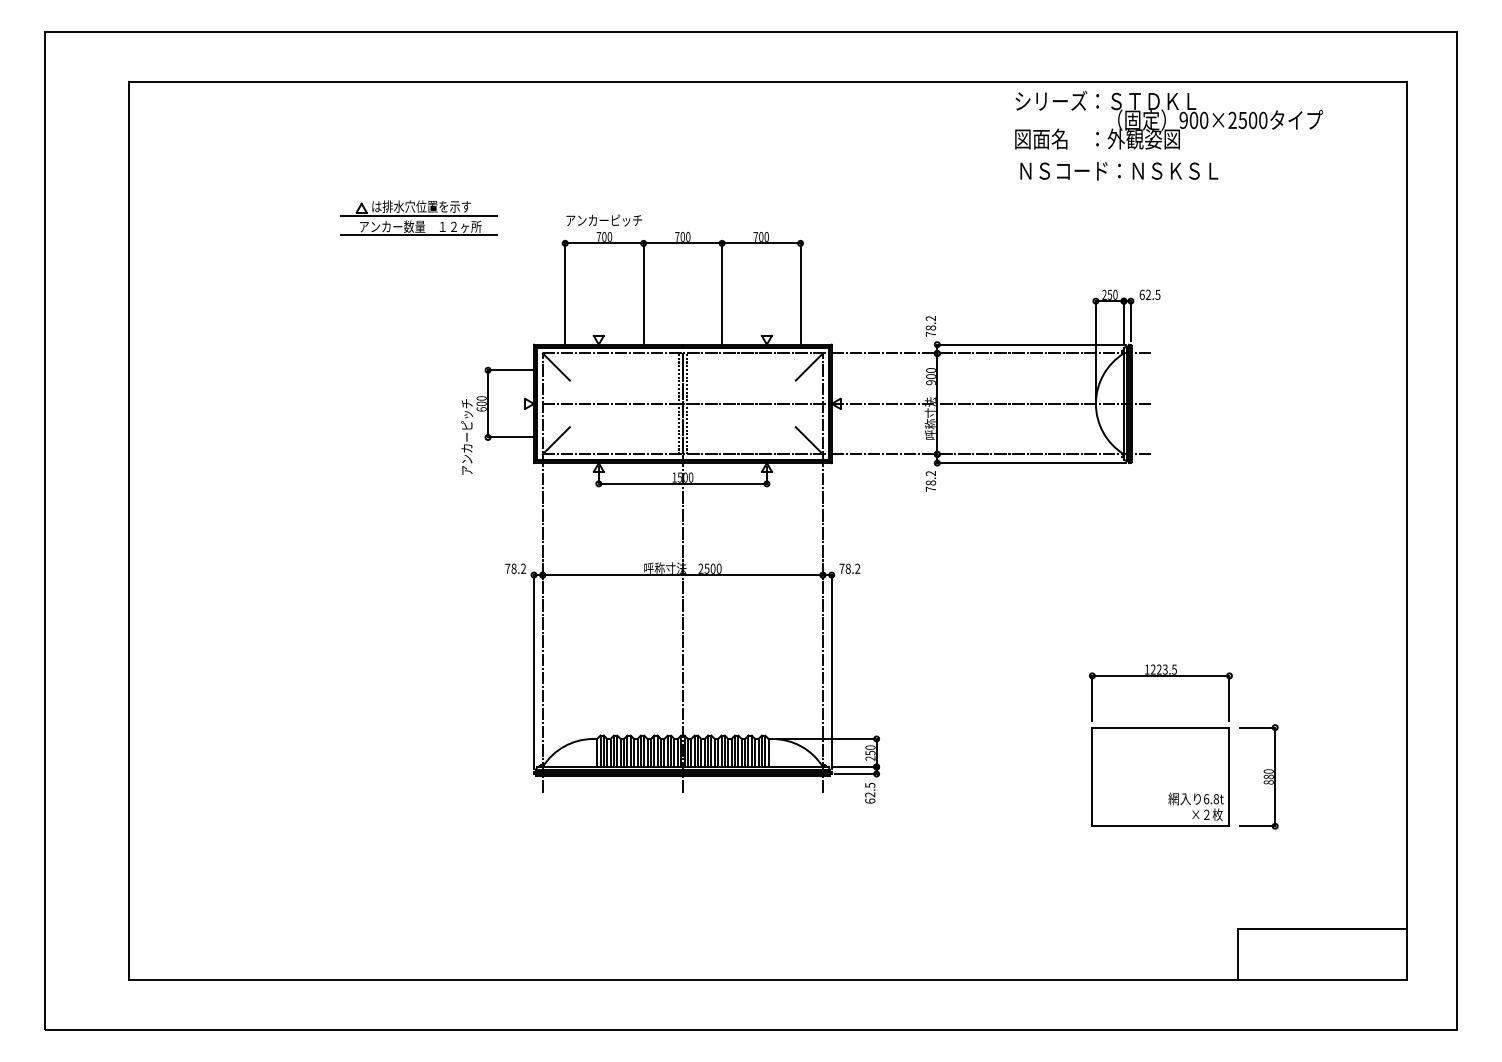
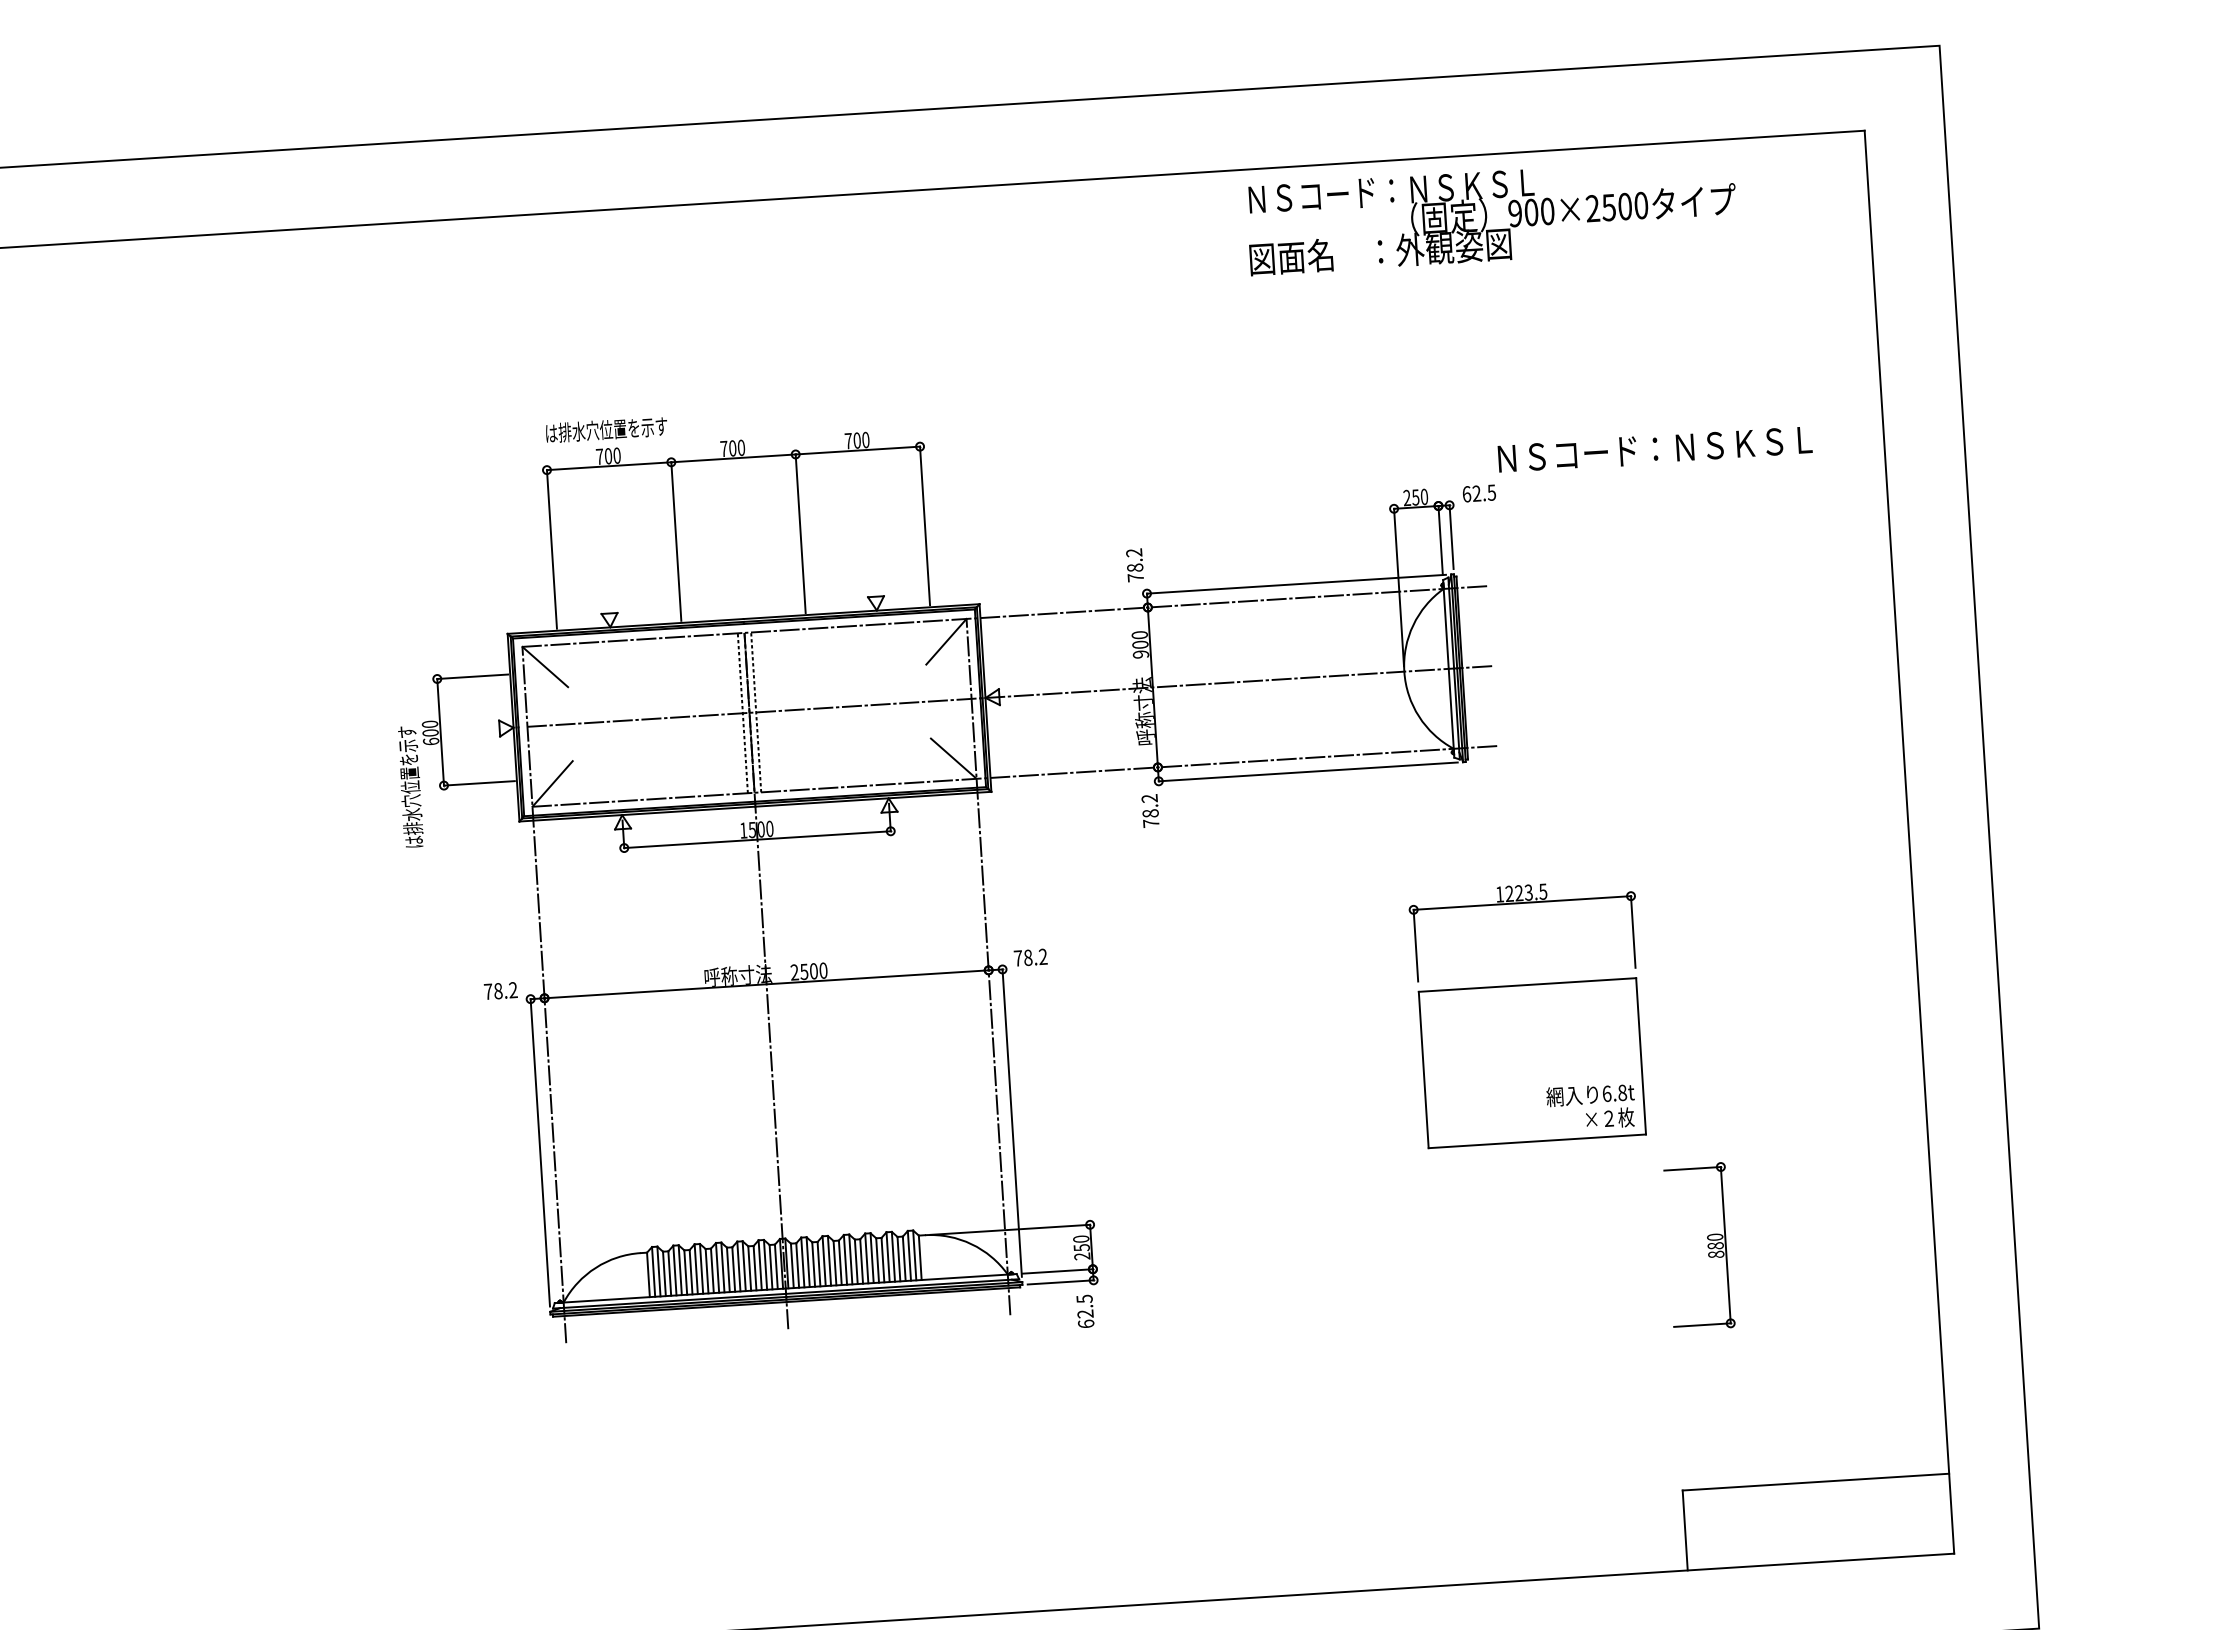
text: (1105, 100) -> (1389, 189), シリーズ：ＳＴＤＫＬ -> ＮＳコード：ＮＳＫＳＬ
text: (1119, 171) -> (1655, 449), moved
part: (418, 217) -> (311, 443), removed
text: (604, 220) -> (606, 429), アンカーピッチ -> は排水穴位置を示す
text: (466, 436) -> (409, 786), アンカーピッチ -> は排水穴位置を示す
part: (1160, 745) -> (1528, 1013), moved

